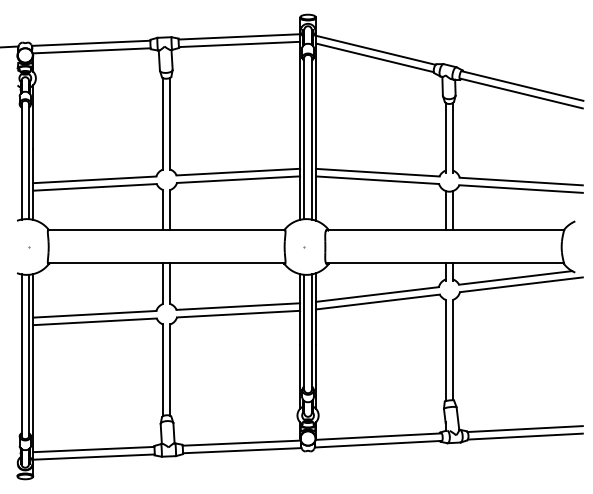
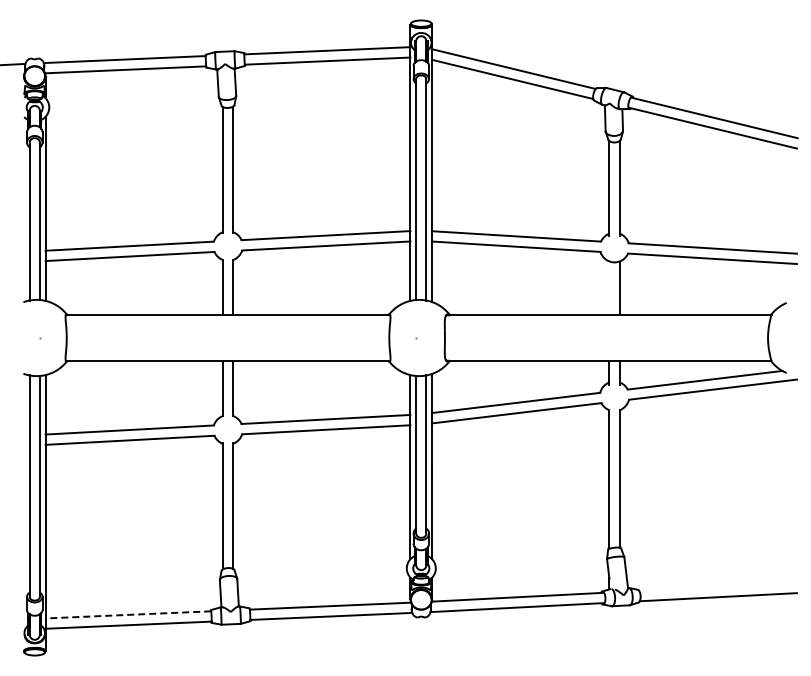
line: (445, 210) -> (609, 288), removed
line: (524, 428) -> (717, 586), removed
line: (93, 449) -> (128, 614), solid -> dashed

